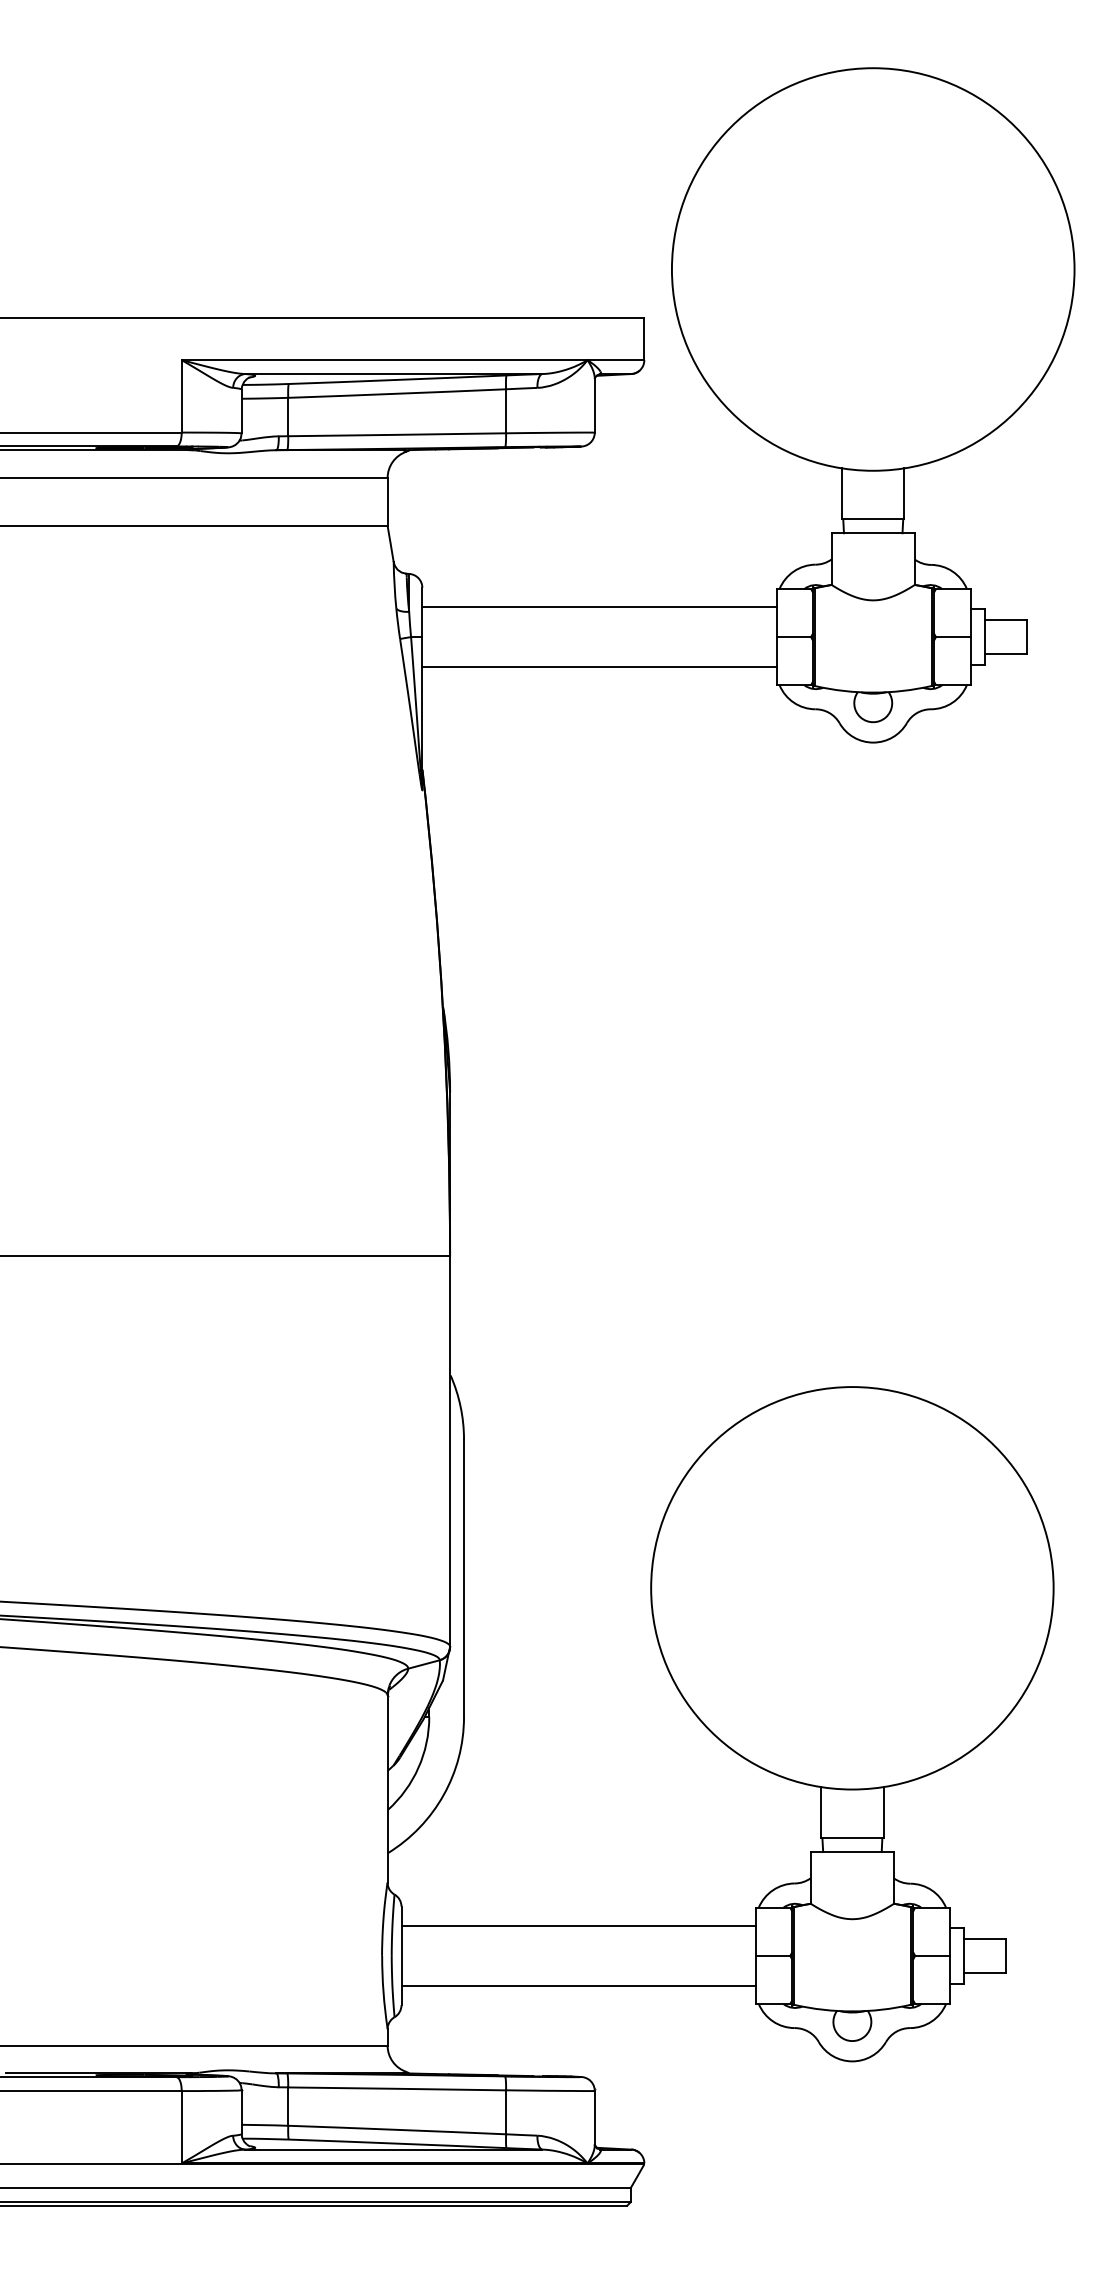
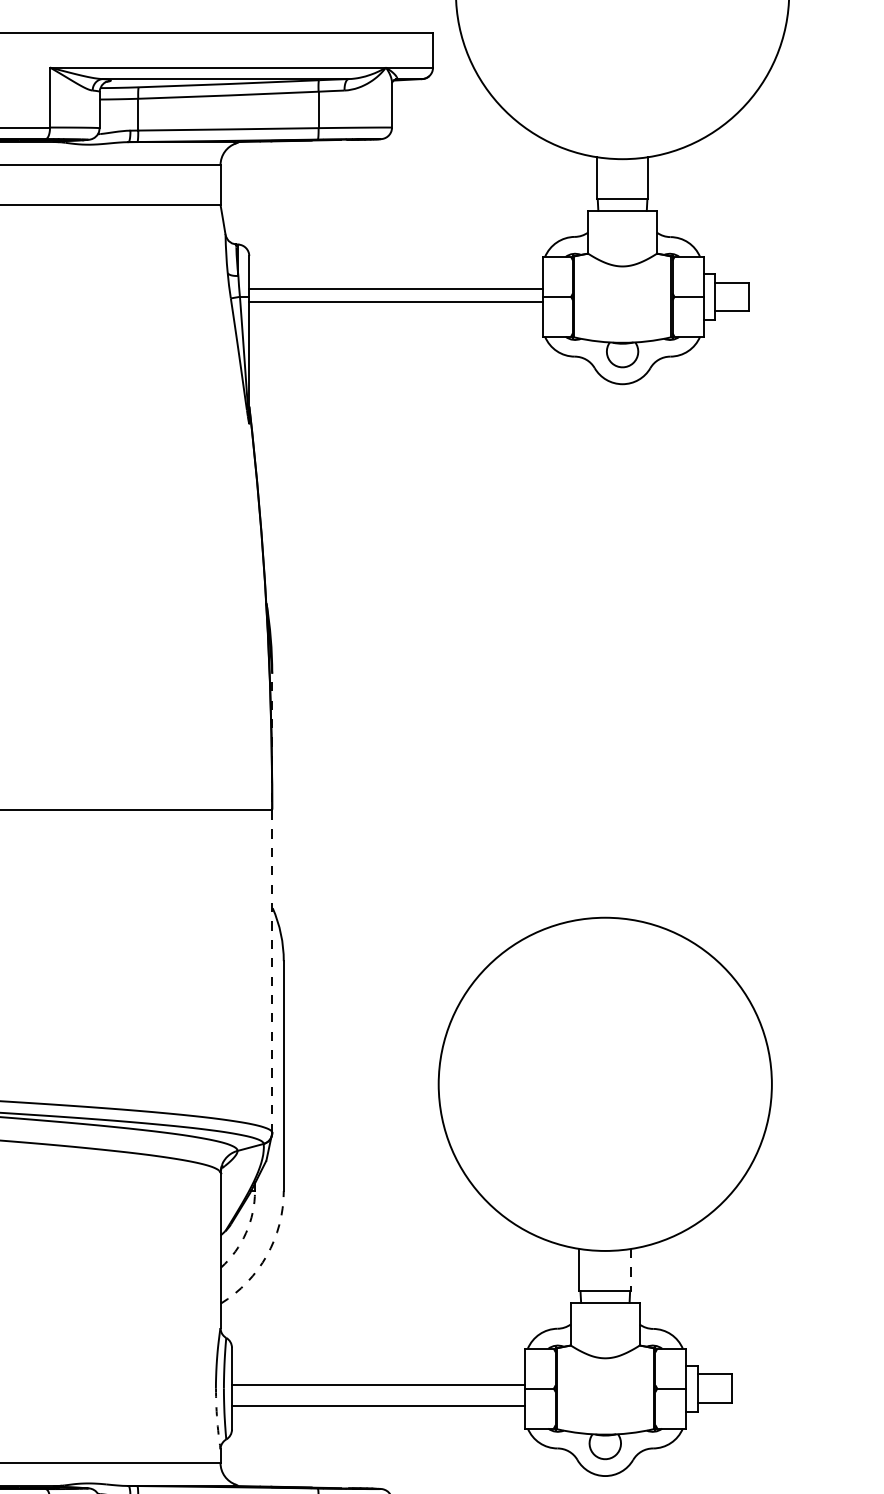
line: (599, 607) -> (395, 302), moved
line: (599, 667) -> (395, 288), moved
line: (450, 1369) -> (272, 903), solid -> dashed
arc: (418, 1767) -> (246, 1232), solid -> dashed
arc: (443, 1795) -> (266, 1255), solid -> dashed
line: (883, 1813) -> (631, 1270), solid -> dashed
line: (578, 1925) -> (378, 1405), moved
line: (578, 1985) -> (378, 1384), moved
arc: (383, 1992) -> (217, 1419), solid -> dashed

